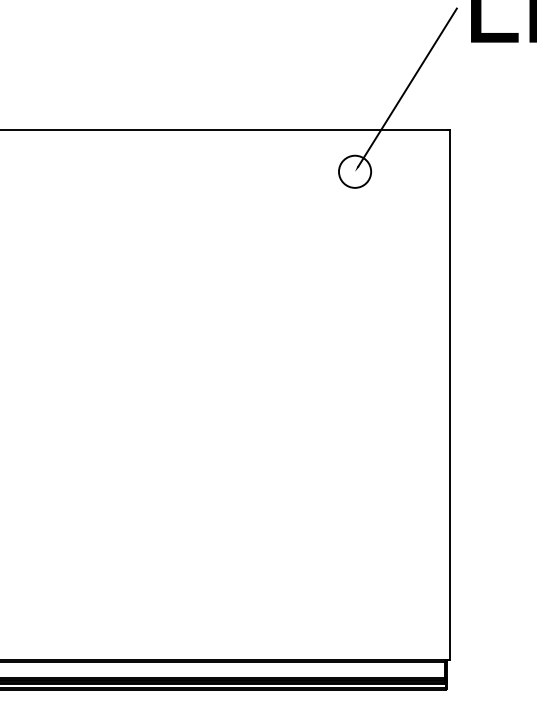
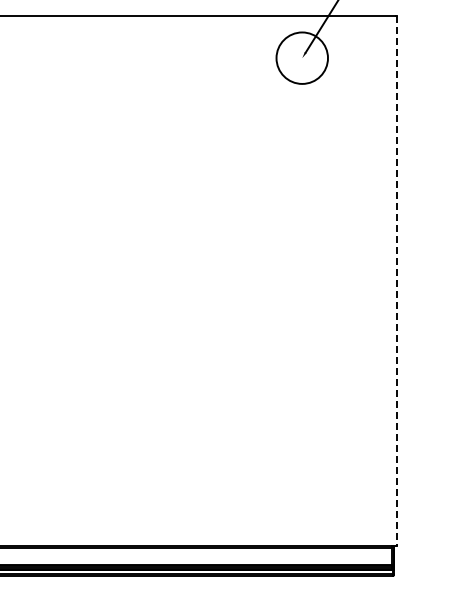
circle: (355, 171) -> (302, 57), size x1.6
line: (449, 395) -> (396, 281), solid -> dashed

